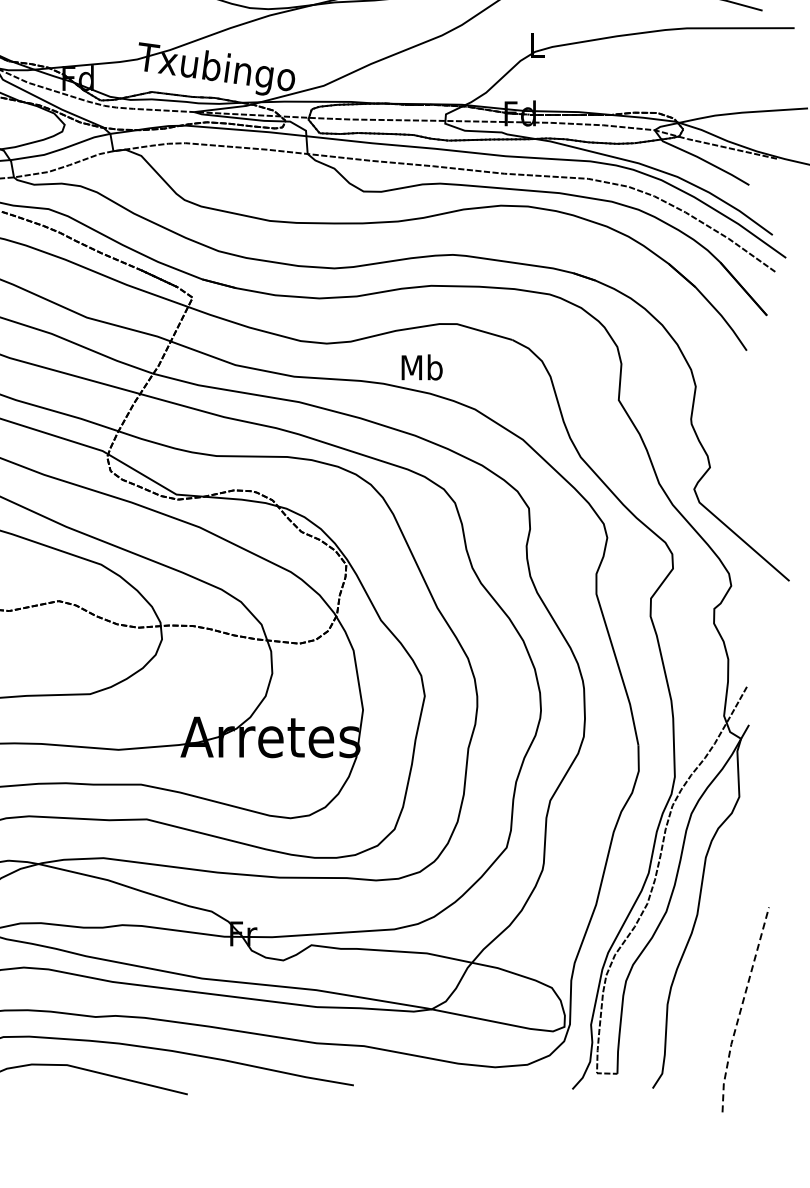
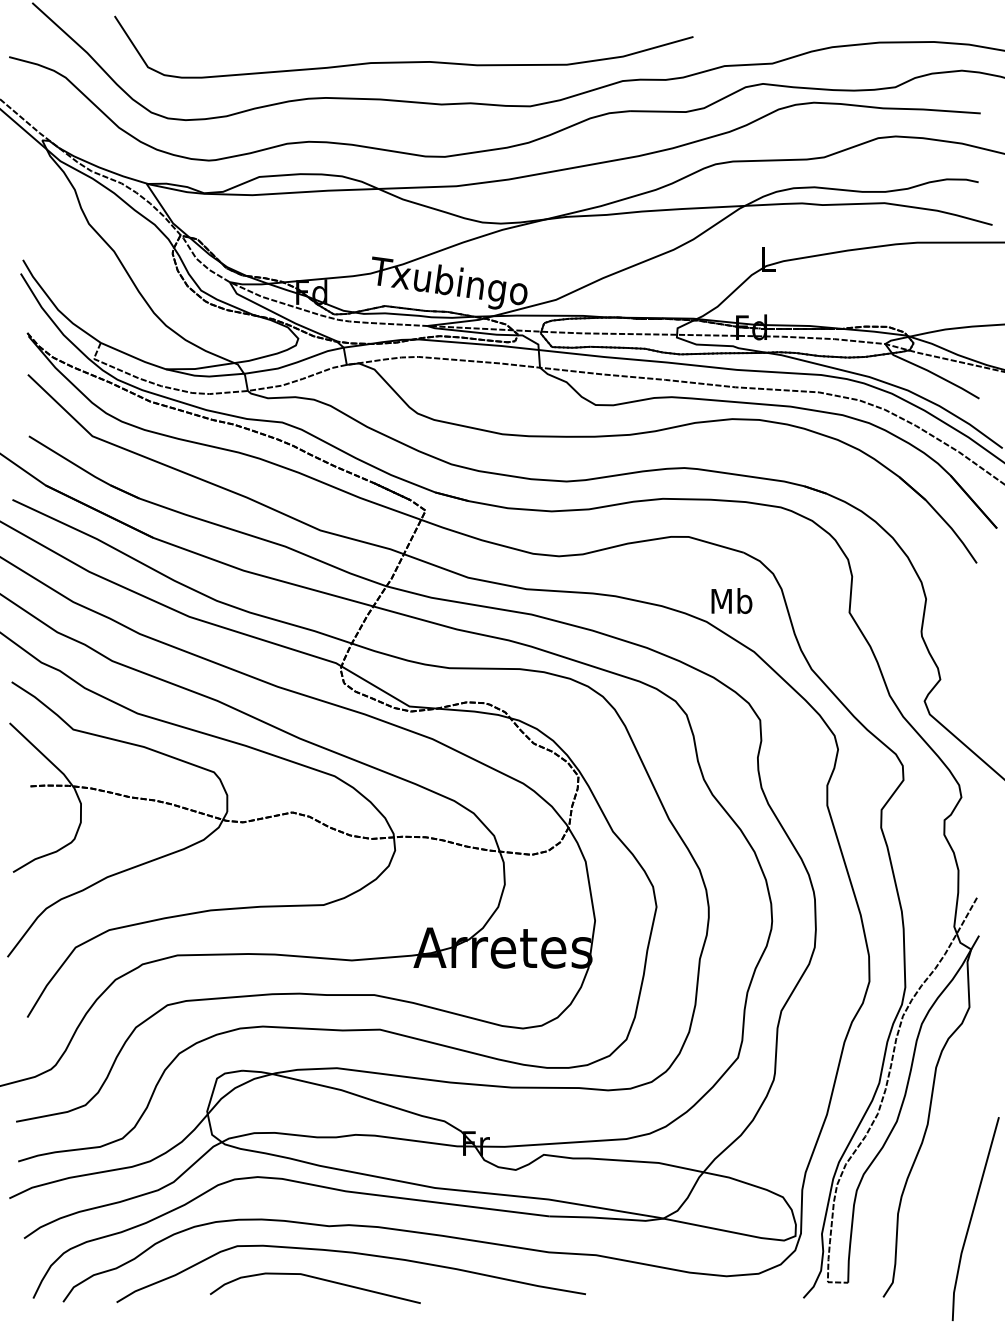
text: (421, 366) -> (731, 600), moved
line: (740, 1010) -> (970, 1219), dashed -> solid

